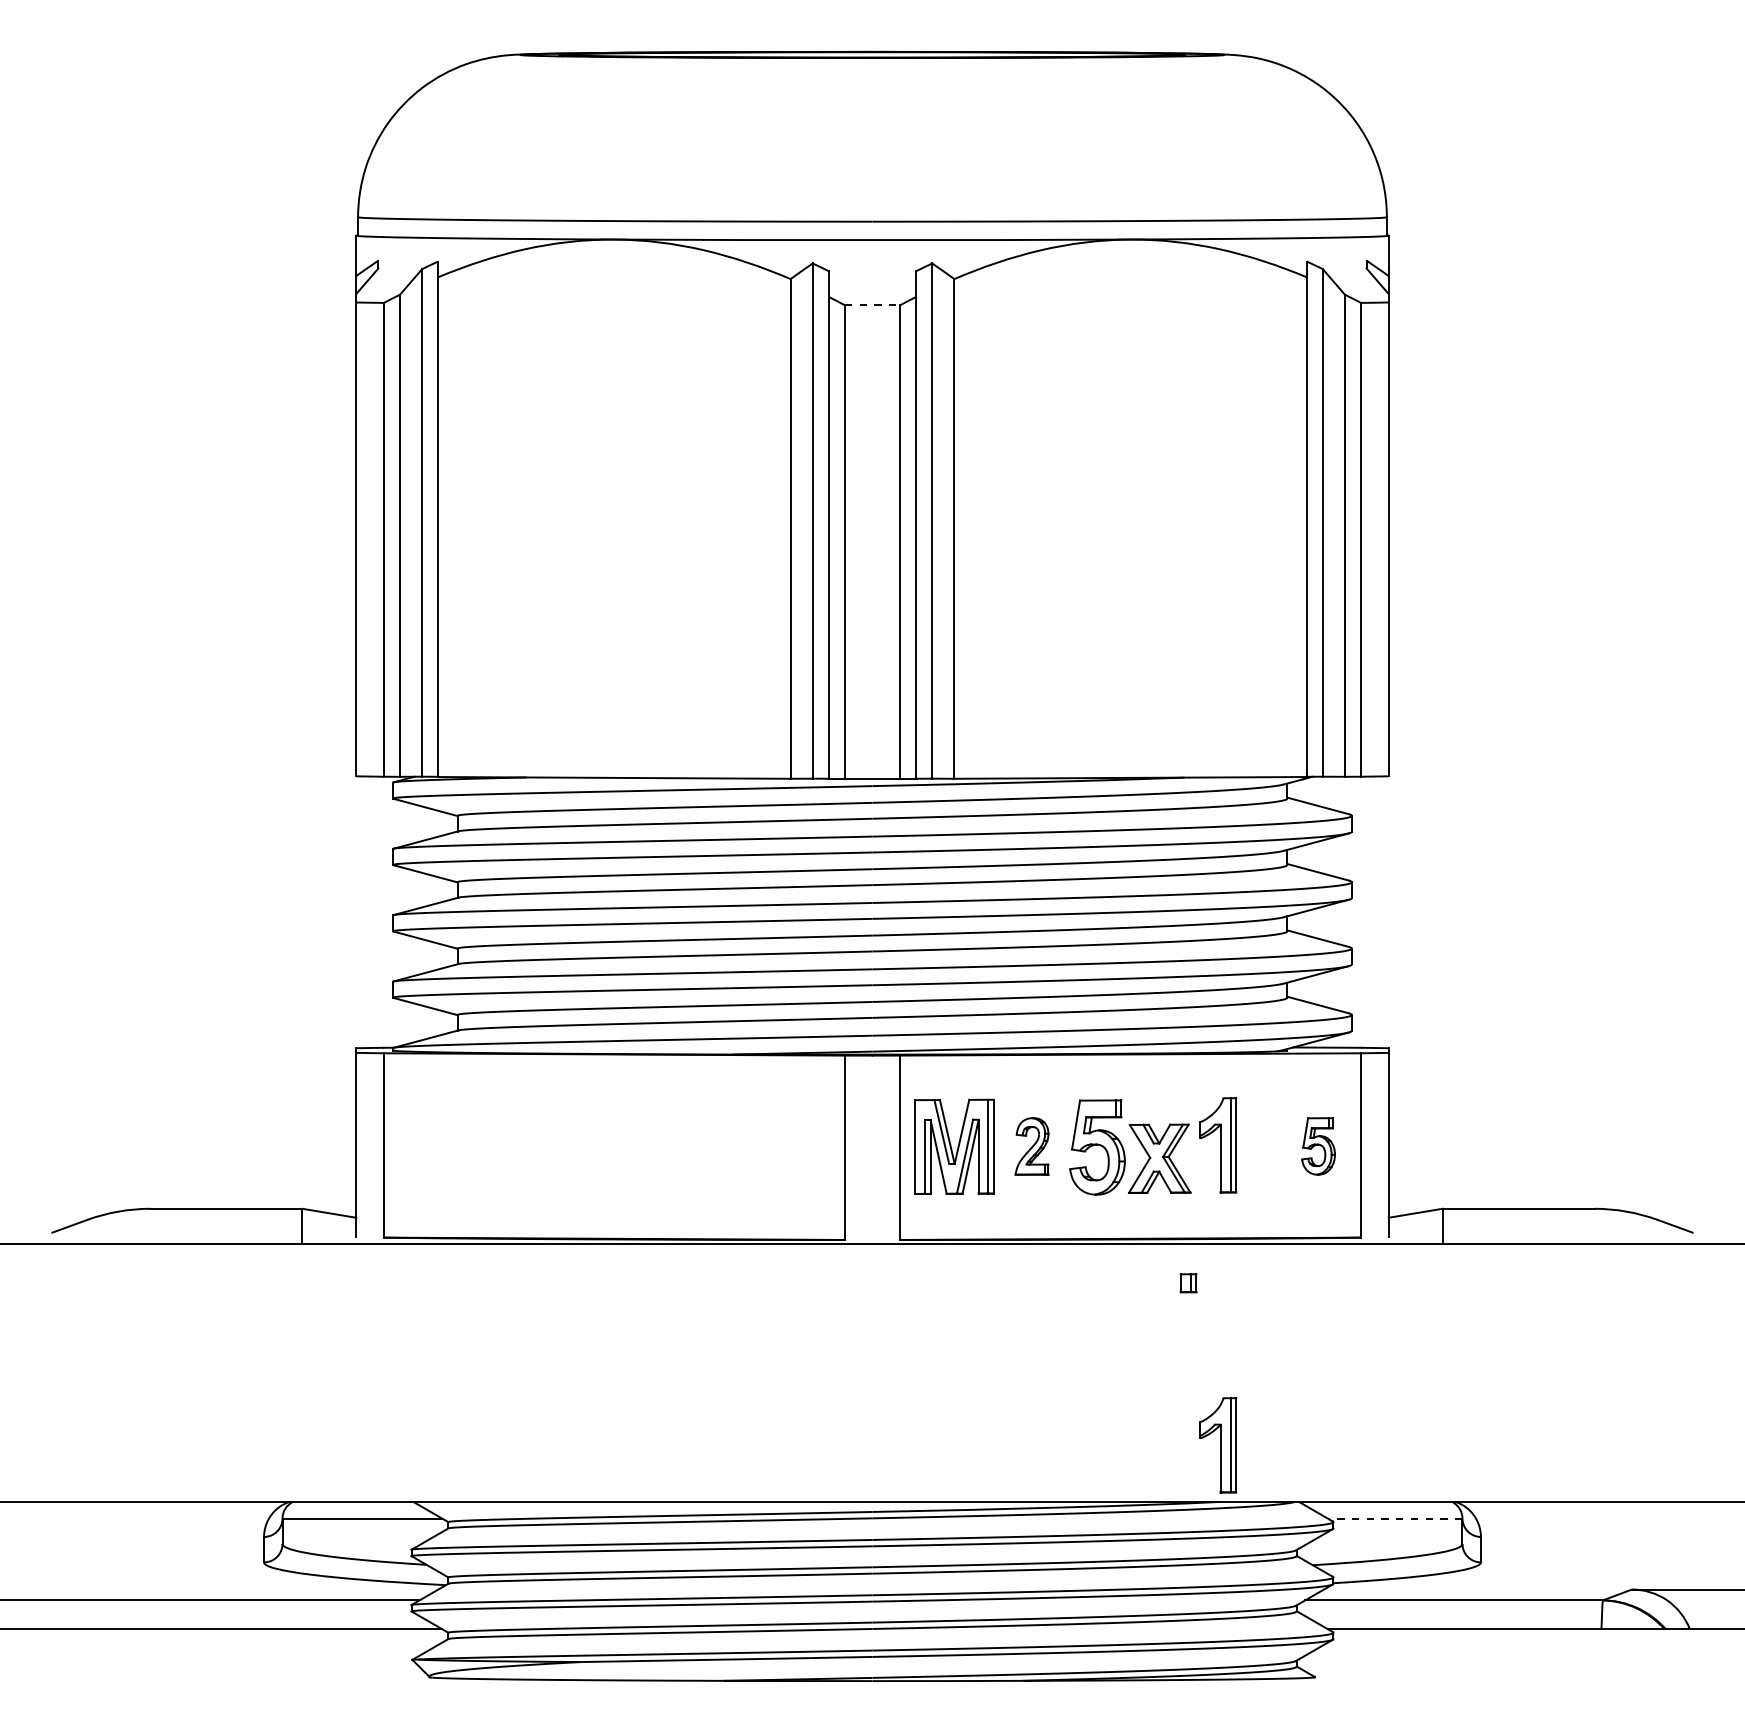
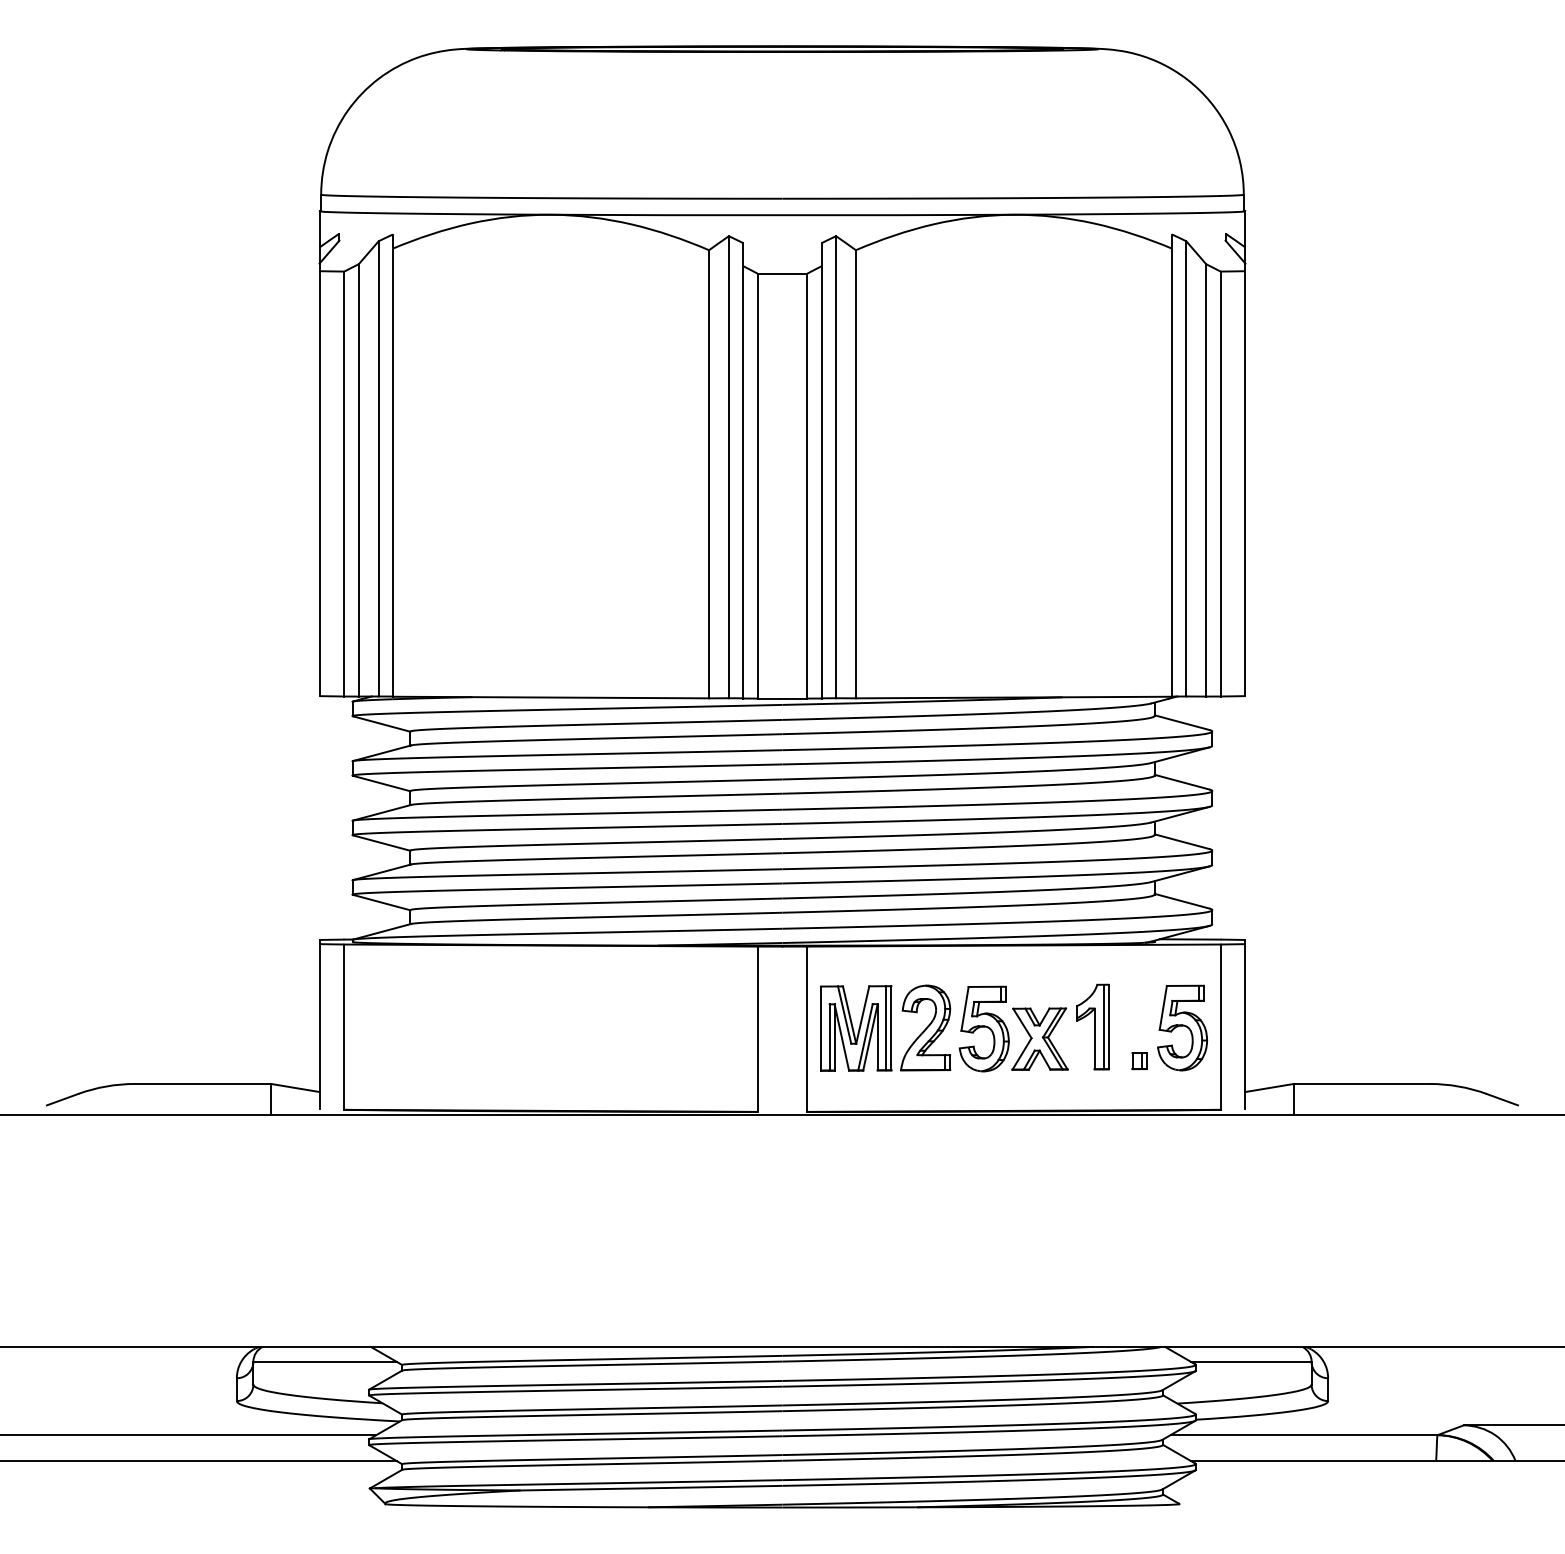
line: (872, 305) -> (782, 273), dashed -> solid
part: (1031, 1146) -> (925, 1028), size x1.67
part: (1318, 1146) -> (1182, 1028), size x1.67
part: (1188, 1283) -> (1139, 1061), moved
part: (1218, 1445) -> (1092, 1296), removed
line: (1394, 1518) -> (1250, 1361), dashed -> solid

